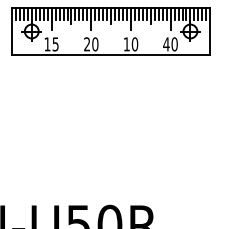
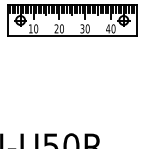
text: (56, 43) -> (36, 28), 15 -> 10
text: (126, 43) -> (82, 28), 10 -> 30

